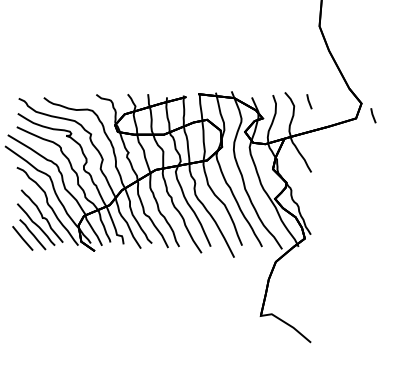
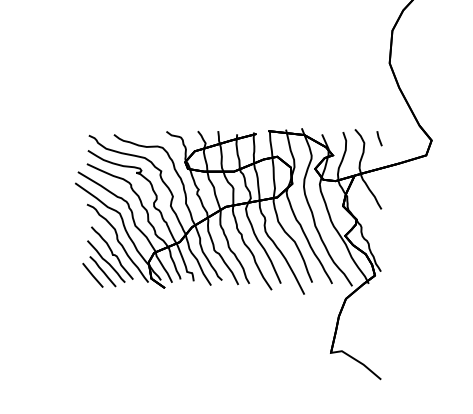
line: (373, 115) -> (443, 152), removed

